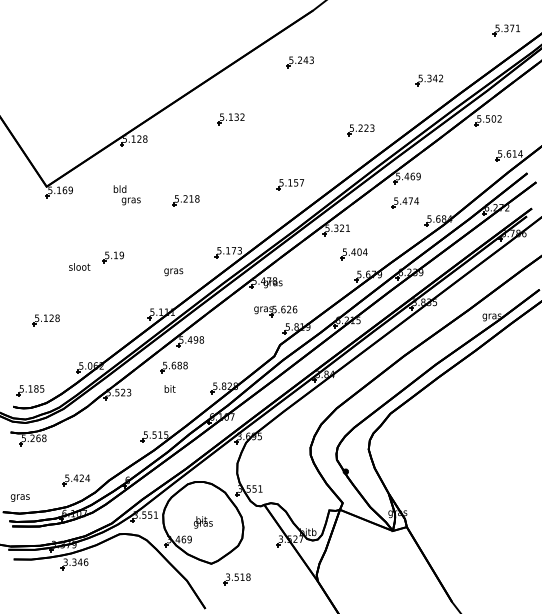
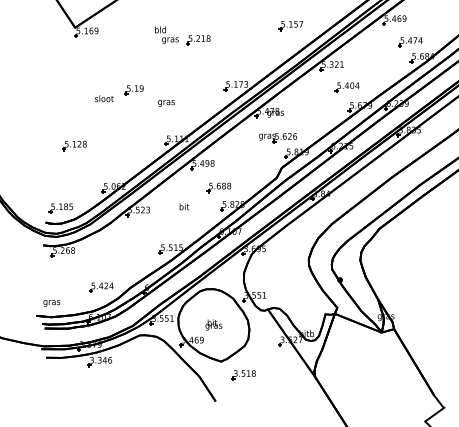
text: (126, 195) -> (166, 35), moved
part: (404, 202) -> (409, 41), moved
text: (173, 272) -> (166, 103), moved
part: (173, 367) -> (218, 187), moved

